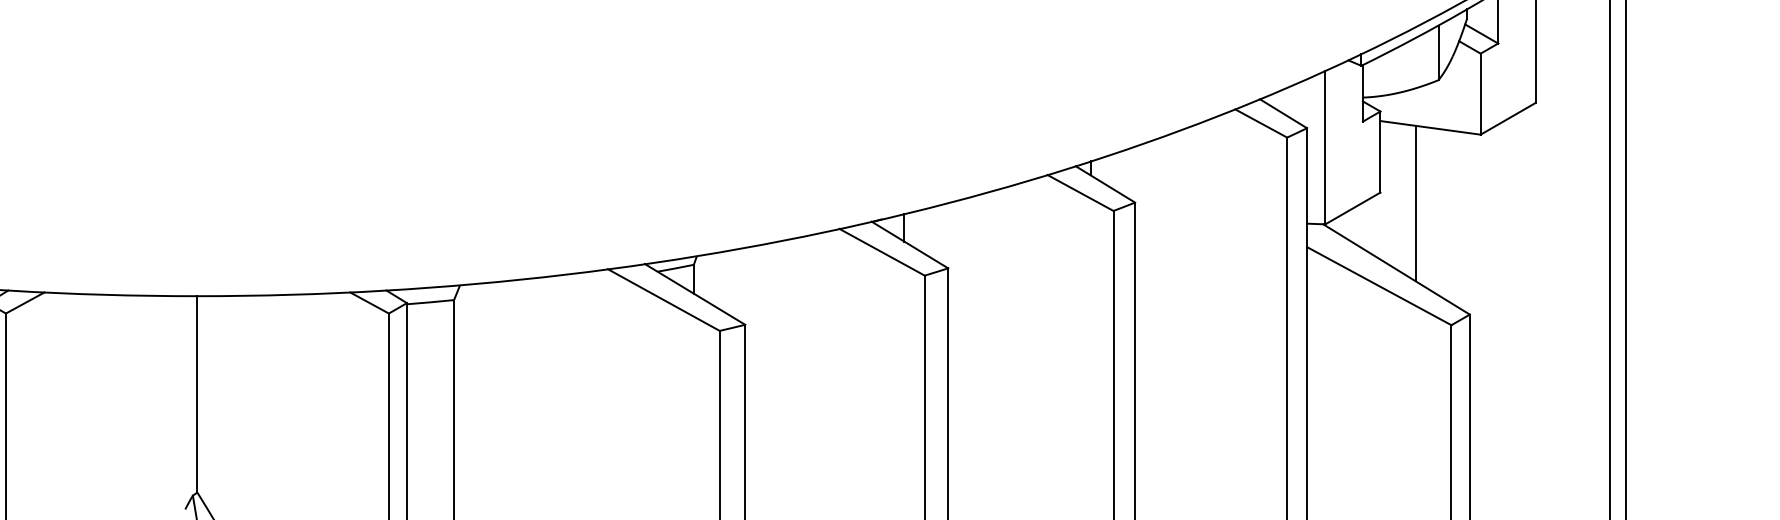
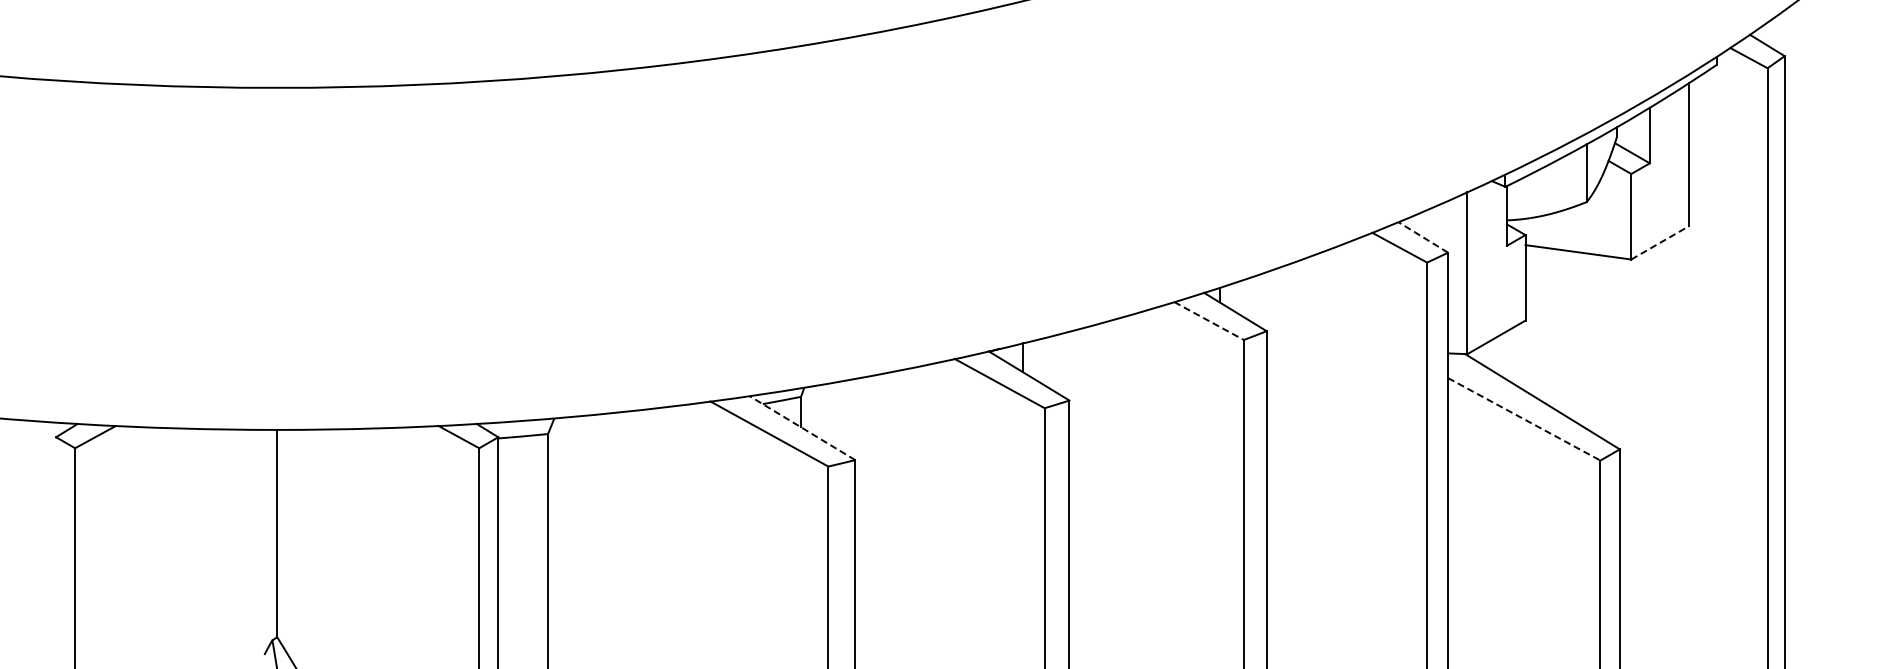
line: (1282, 113) -> (1422, 237), solid -> dashed
line: (1508, 118) -> (1660, 242), solid -> dashed
line: (1080, 193) -> (1209, 321), solid -> dashed
line: (1415, 203) -> (1562, 332), removed
line: (1379, 286) -> (1524, 419), solid -> dashed
line: (695, 294) -> (802, 428), solid -> dashed

